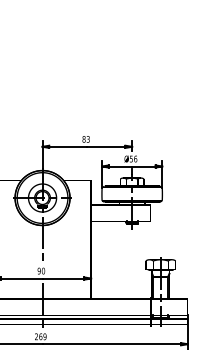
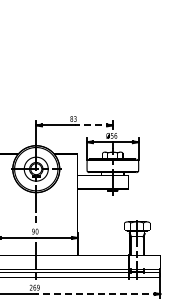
line: (109, 146) -> (93, 125), solid -> dashed
line: (114, 344) -> (97, 294), solid -> dashed

